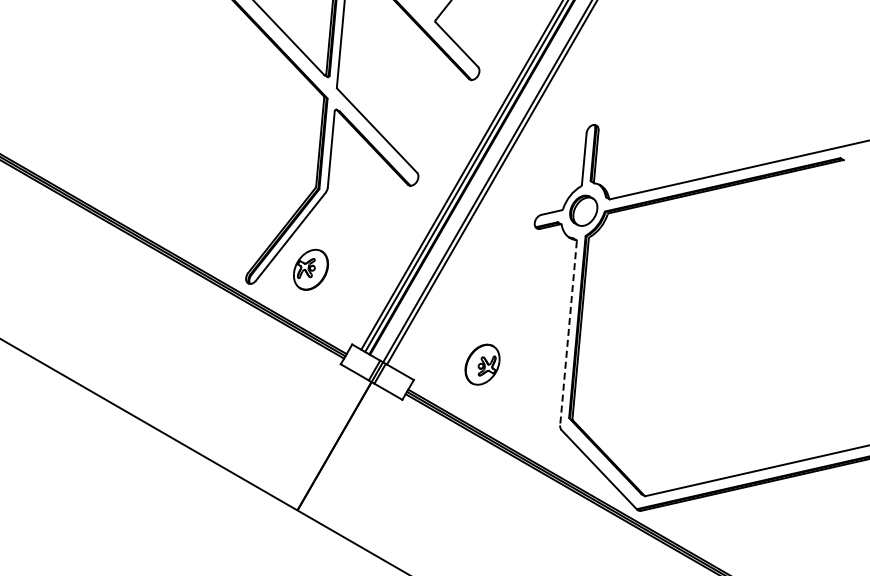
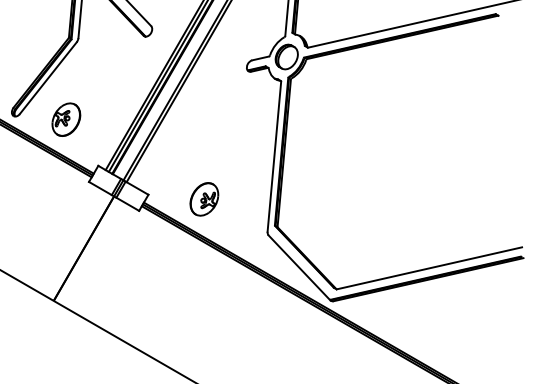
part: (310, 269) -> (65, 119), moved
line: (568, 333) -> (274, 156), dashed -> solid
part: (482, 364) -> (204, 199), moved

